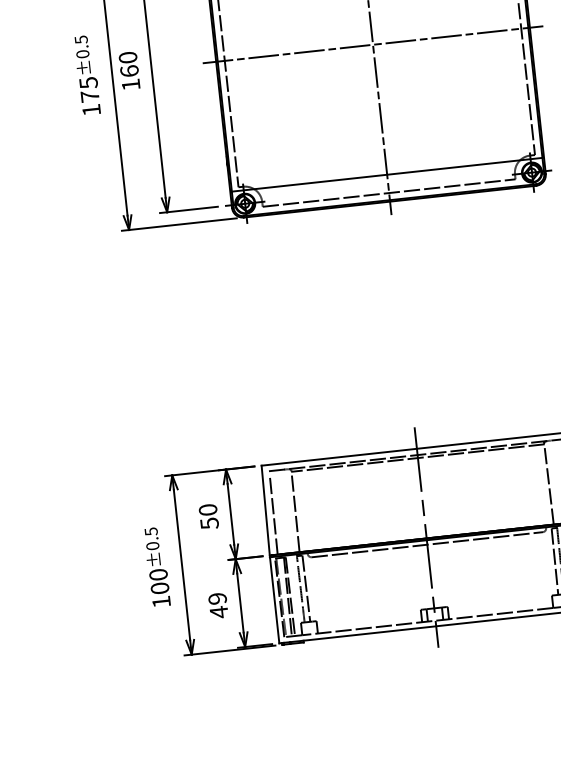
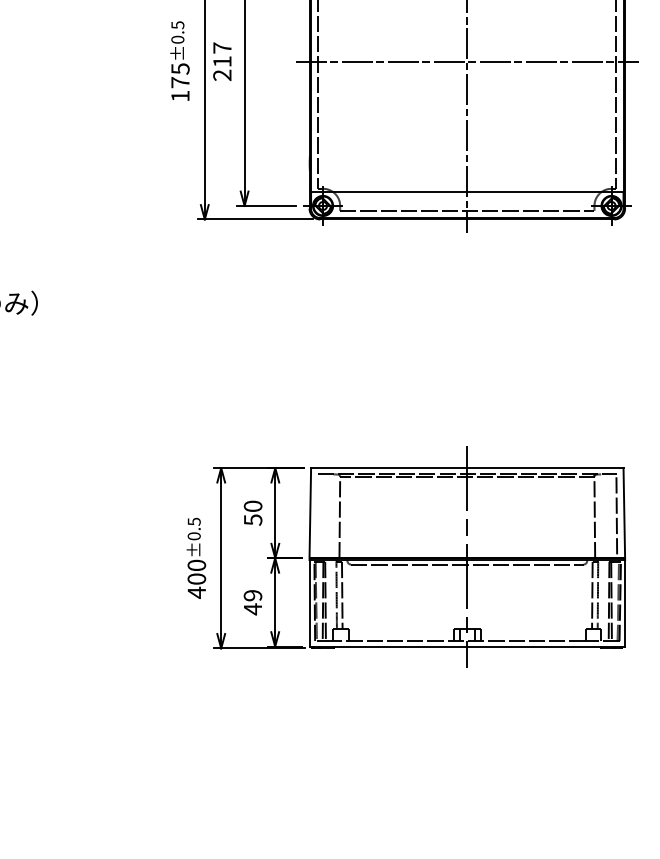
text: (129, 71) -> (222, 61), 160 -> 217
line: (273, 514) -> (317, 517), removed
text: (161, 601) -> (196, 592), 100 -> 400

